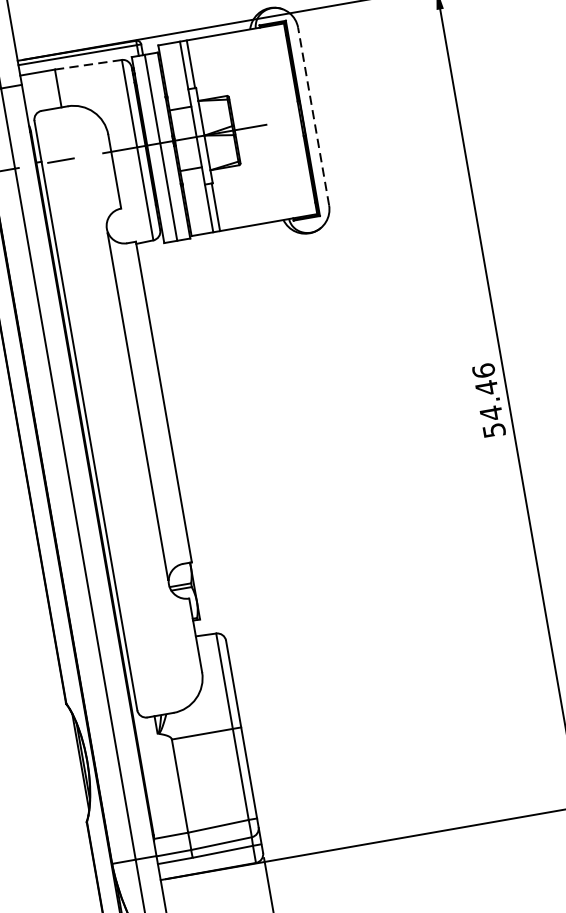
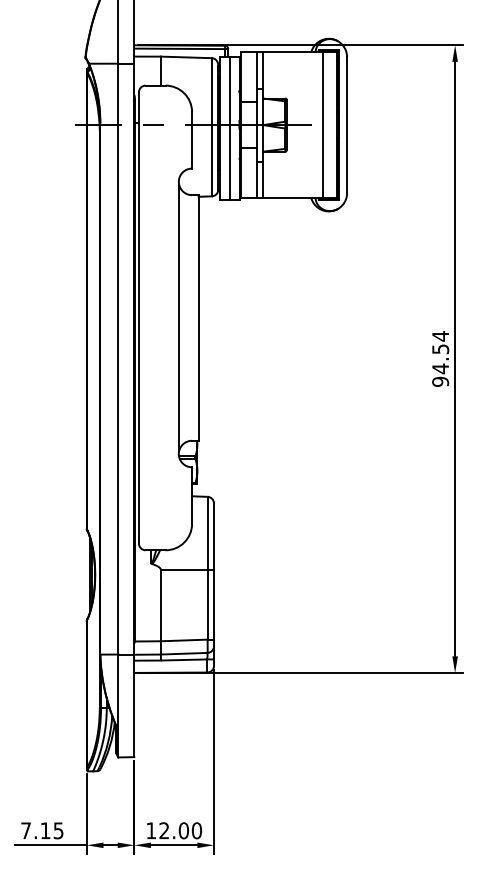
line: (88, 64) -> (186, 57), dashed -> solid
line: (314, 115) -> (347, 124), dashed -> solid
line: (282, 122) -> (323, 125), added
text: (488, 399) -> (440, 358), 54.46 -> 94.54

